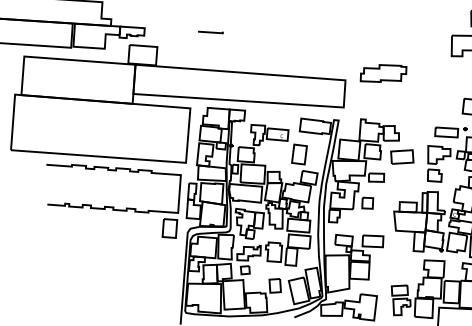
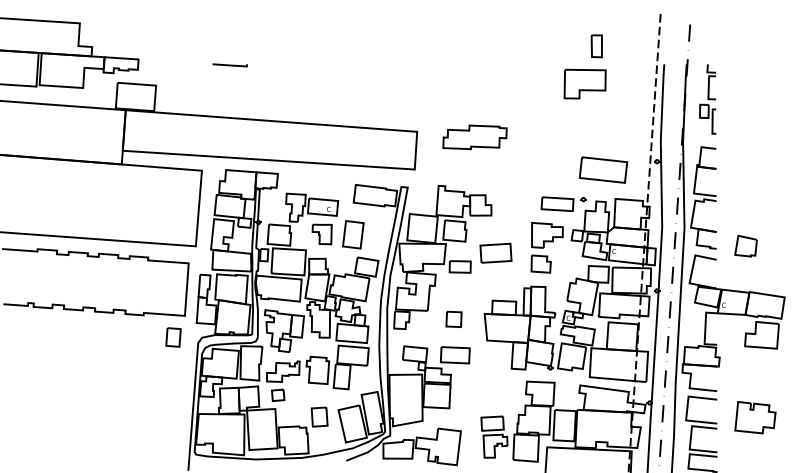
part: (383, 73) -> (474, 137), moved
part: (276, 154) -> (321, 234), added
part: (401, 156) -> (495, 252), moved
part: (367, 202) -> (453, 318), moved
part: (169, 228) -> (173, 337), size x0.71

